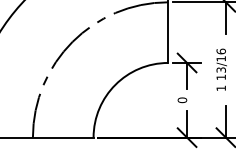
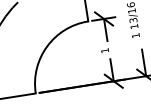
text: (182, 100) -> (105, 50), 0 -> 1

